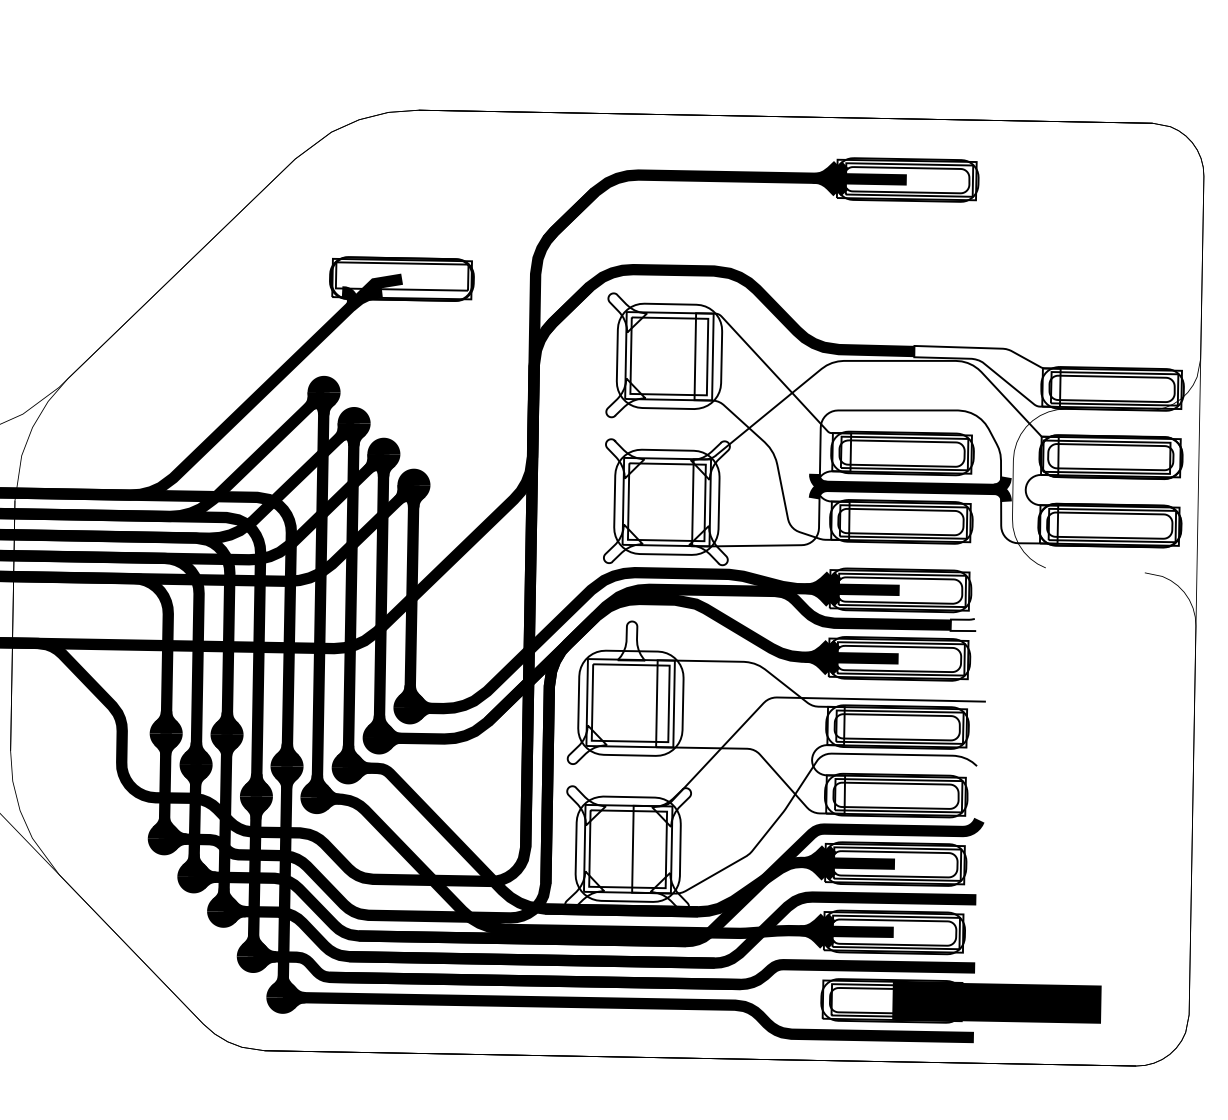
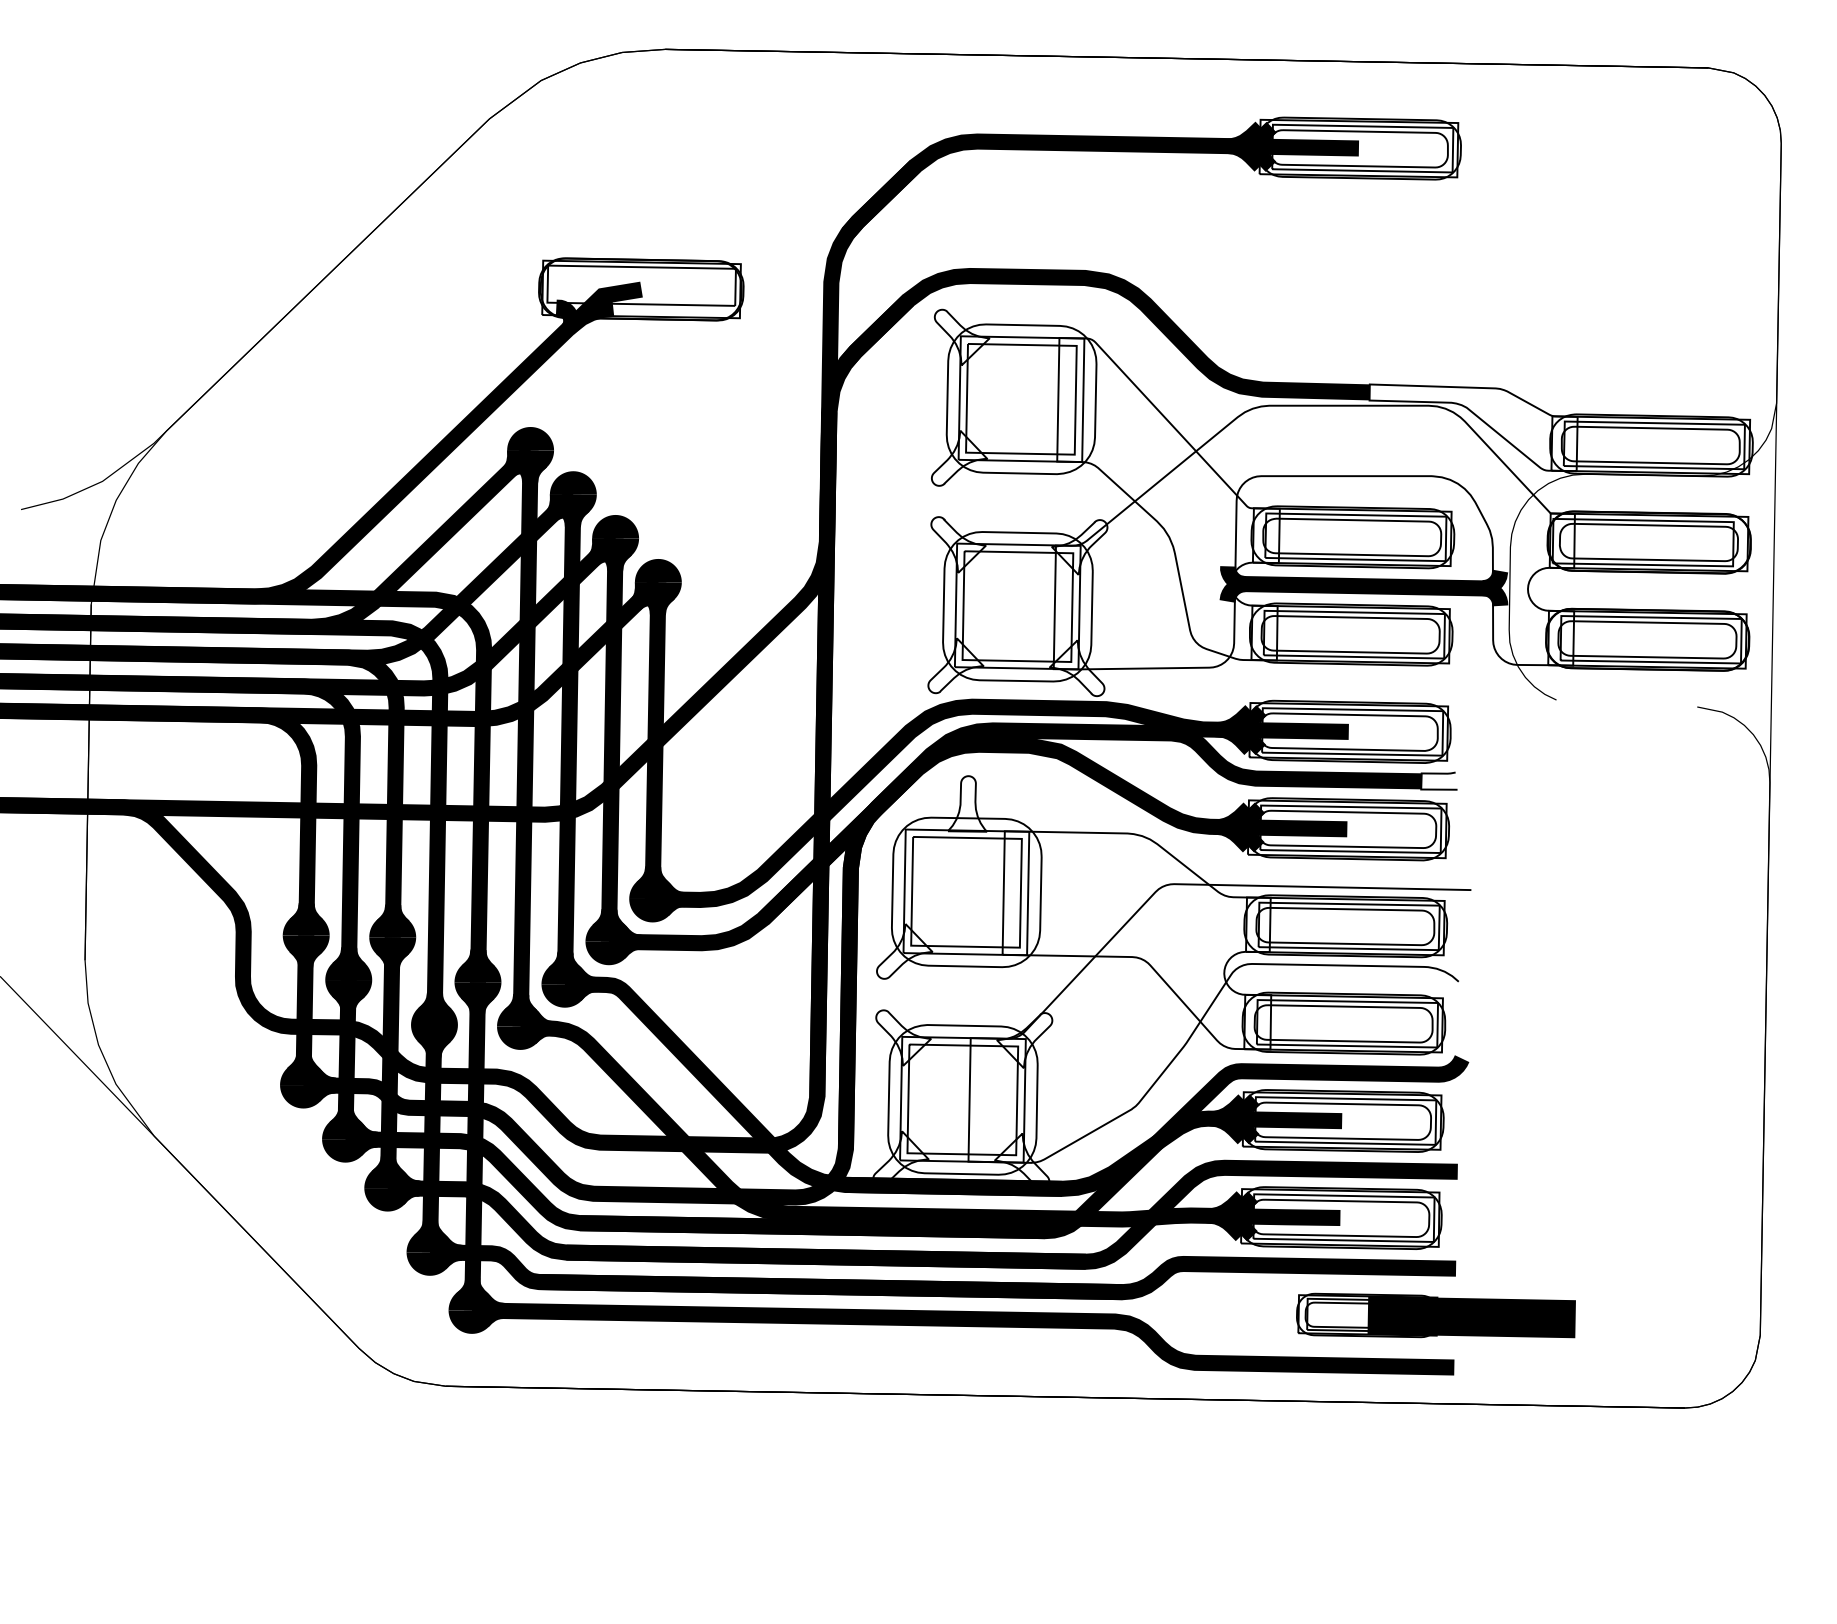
part: (960, 1000) -> (1435, 1315), size x0.7

